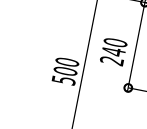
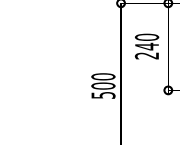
text: (113, 51) -> (146, 46), moved

